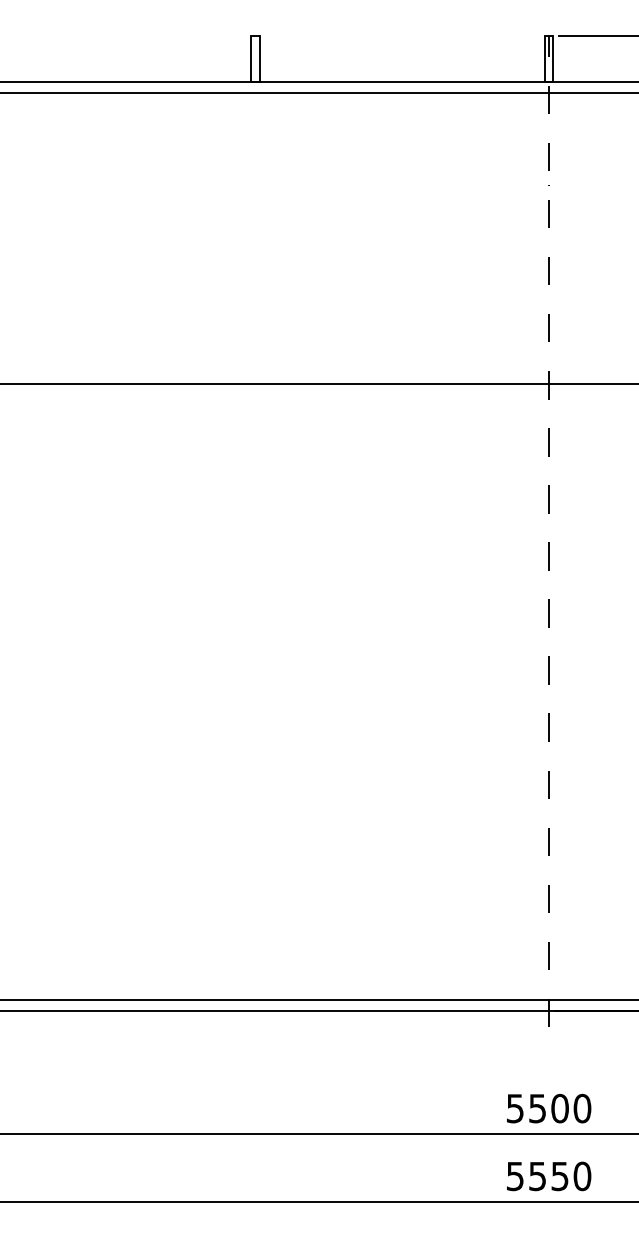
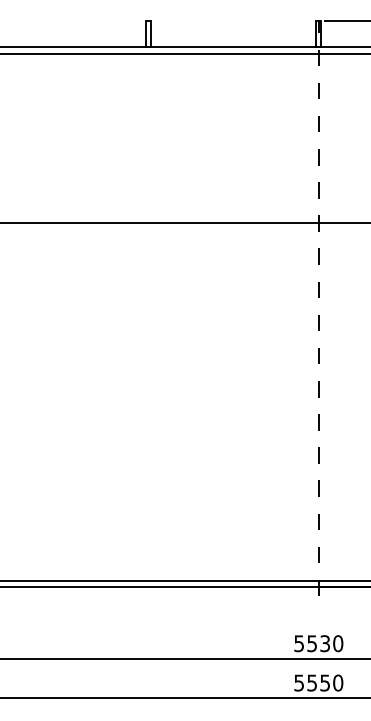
text: (560, 1108) -> (325, 643), 5500 -> 5530

